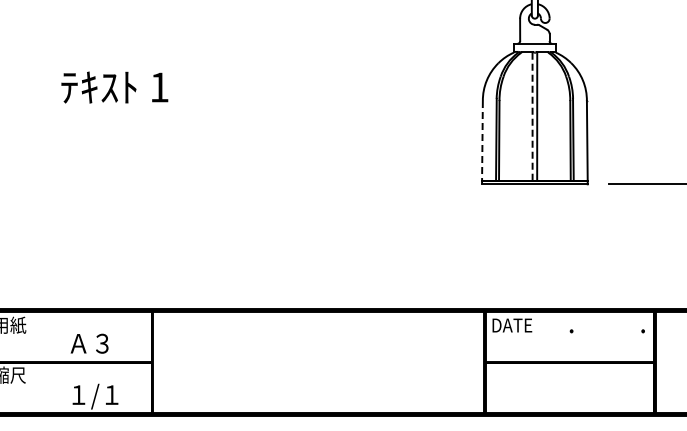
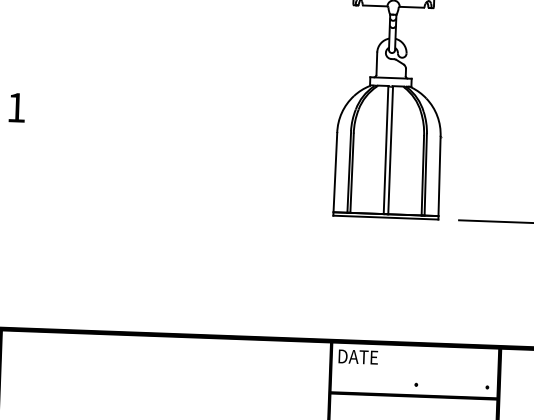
line: (532, 117) -> (385, 151), dashed -> solid
line: (482, 142) -> (335, 174), dashed -> solid
text: (606, 331) -> (450, 386), moved

